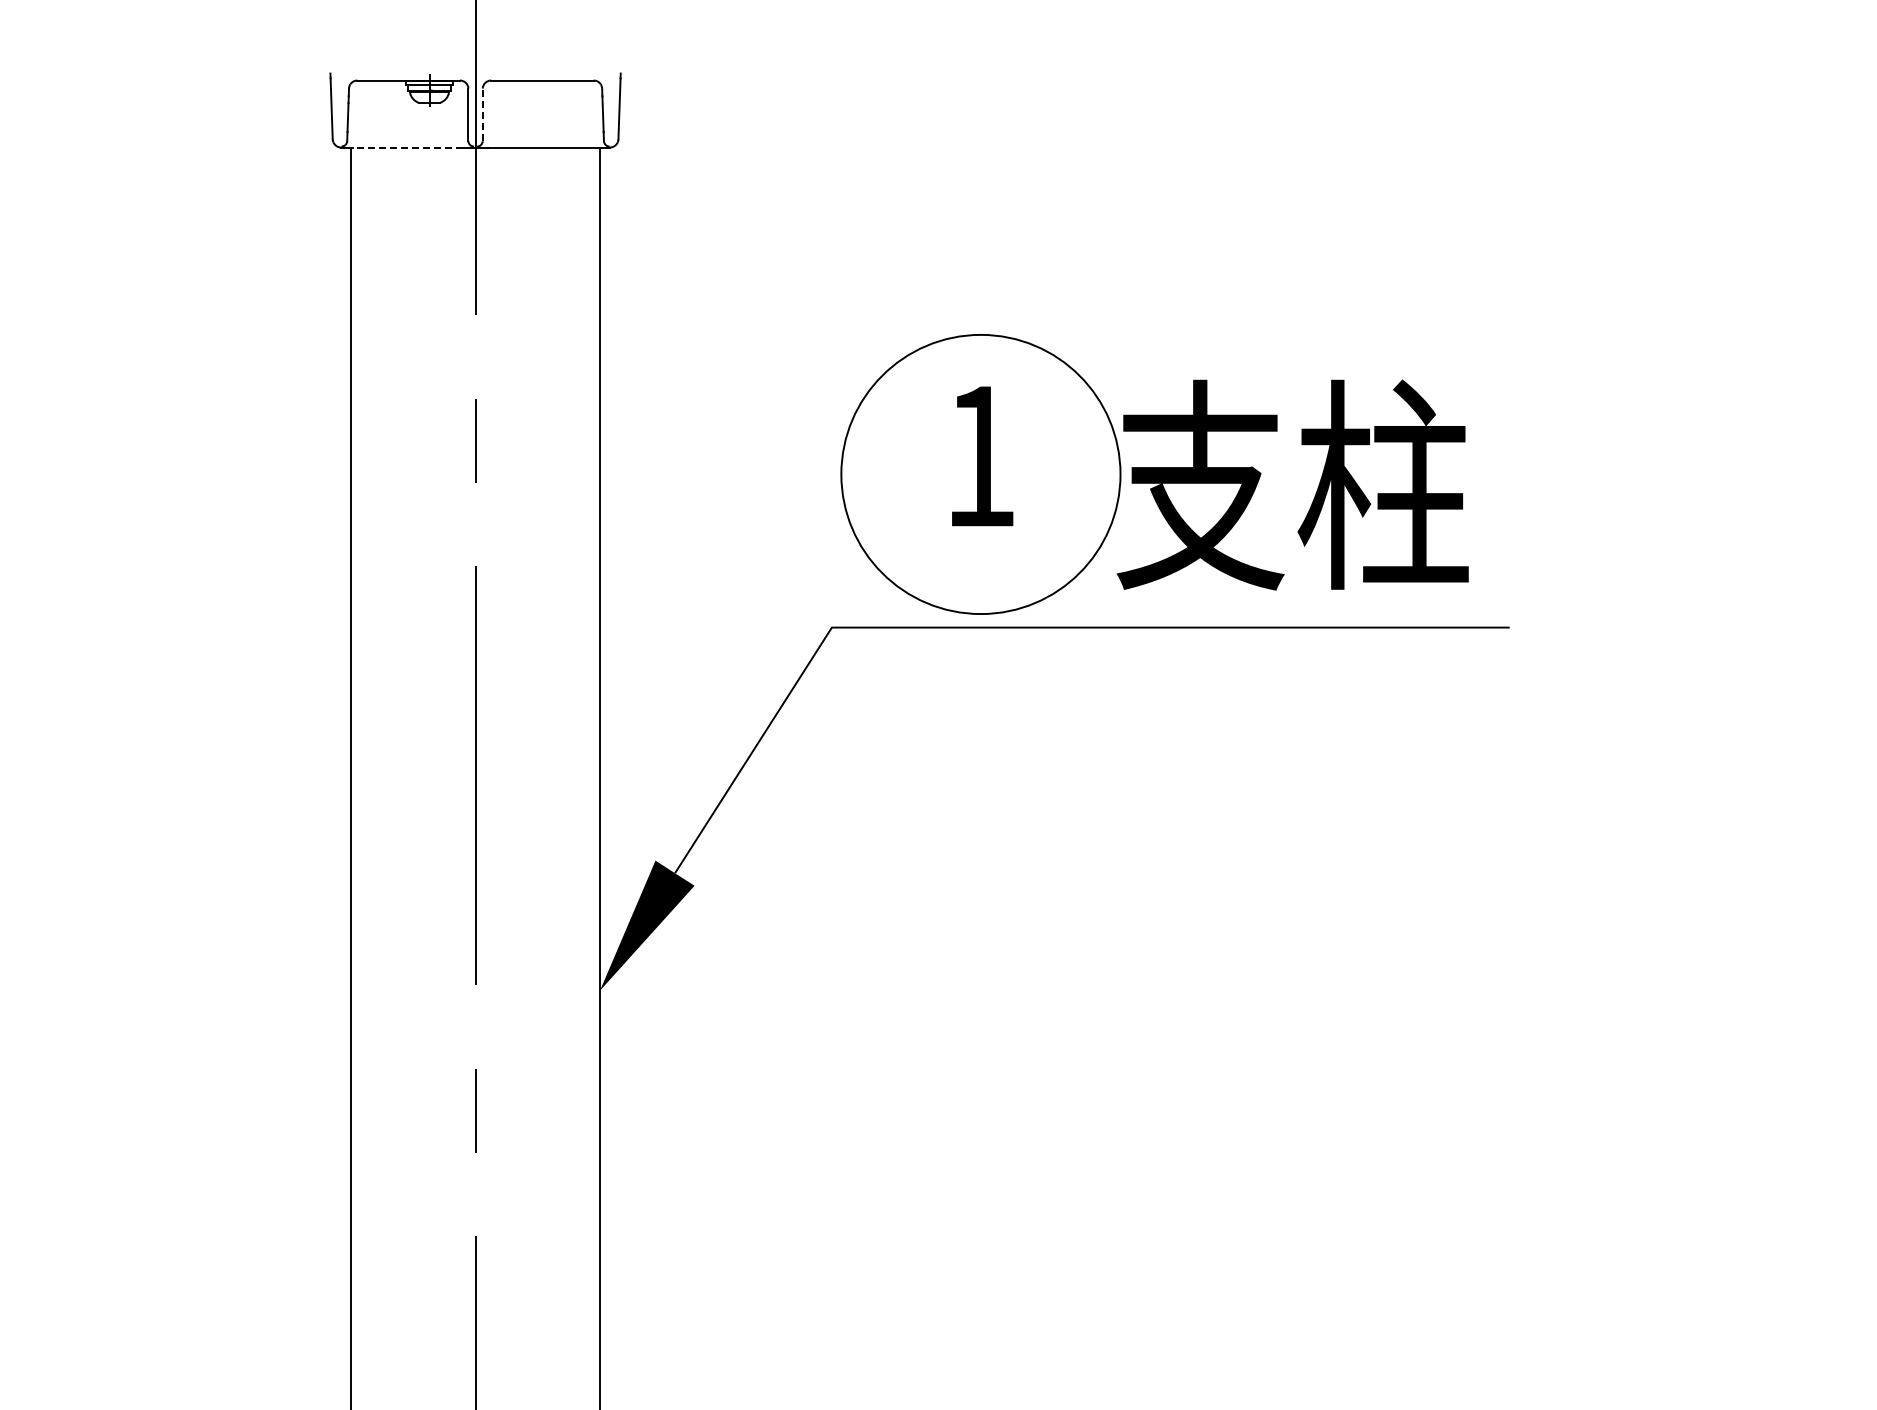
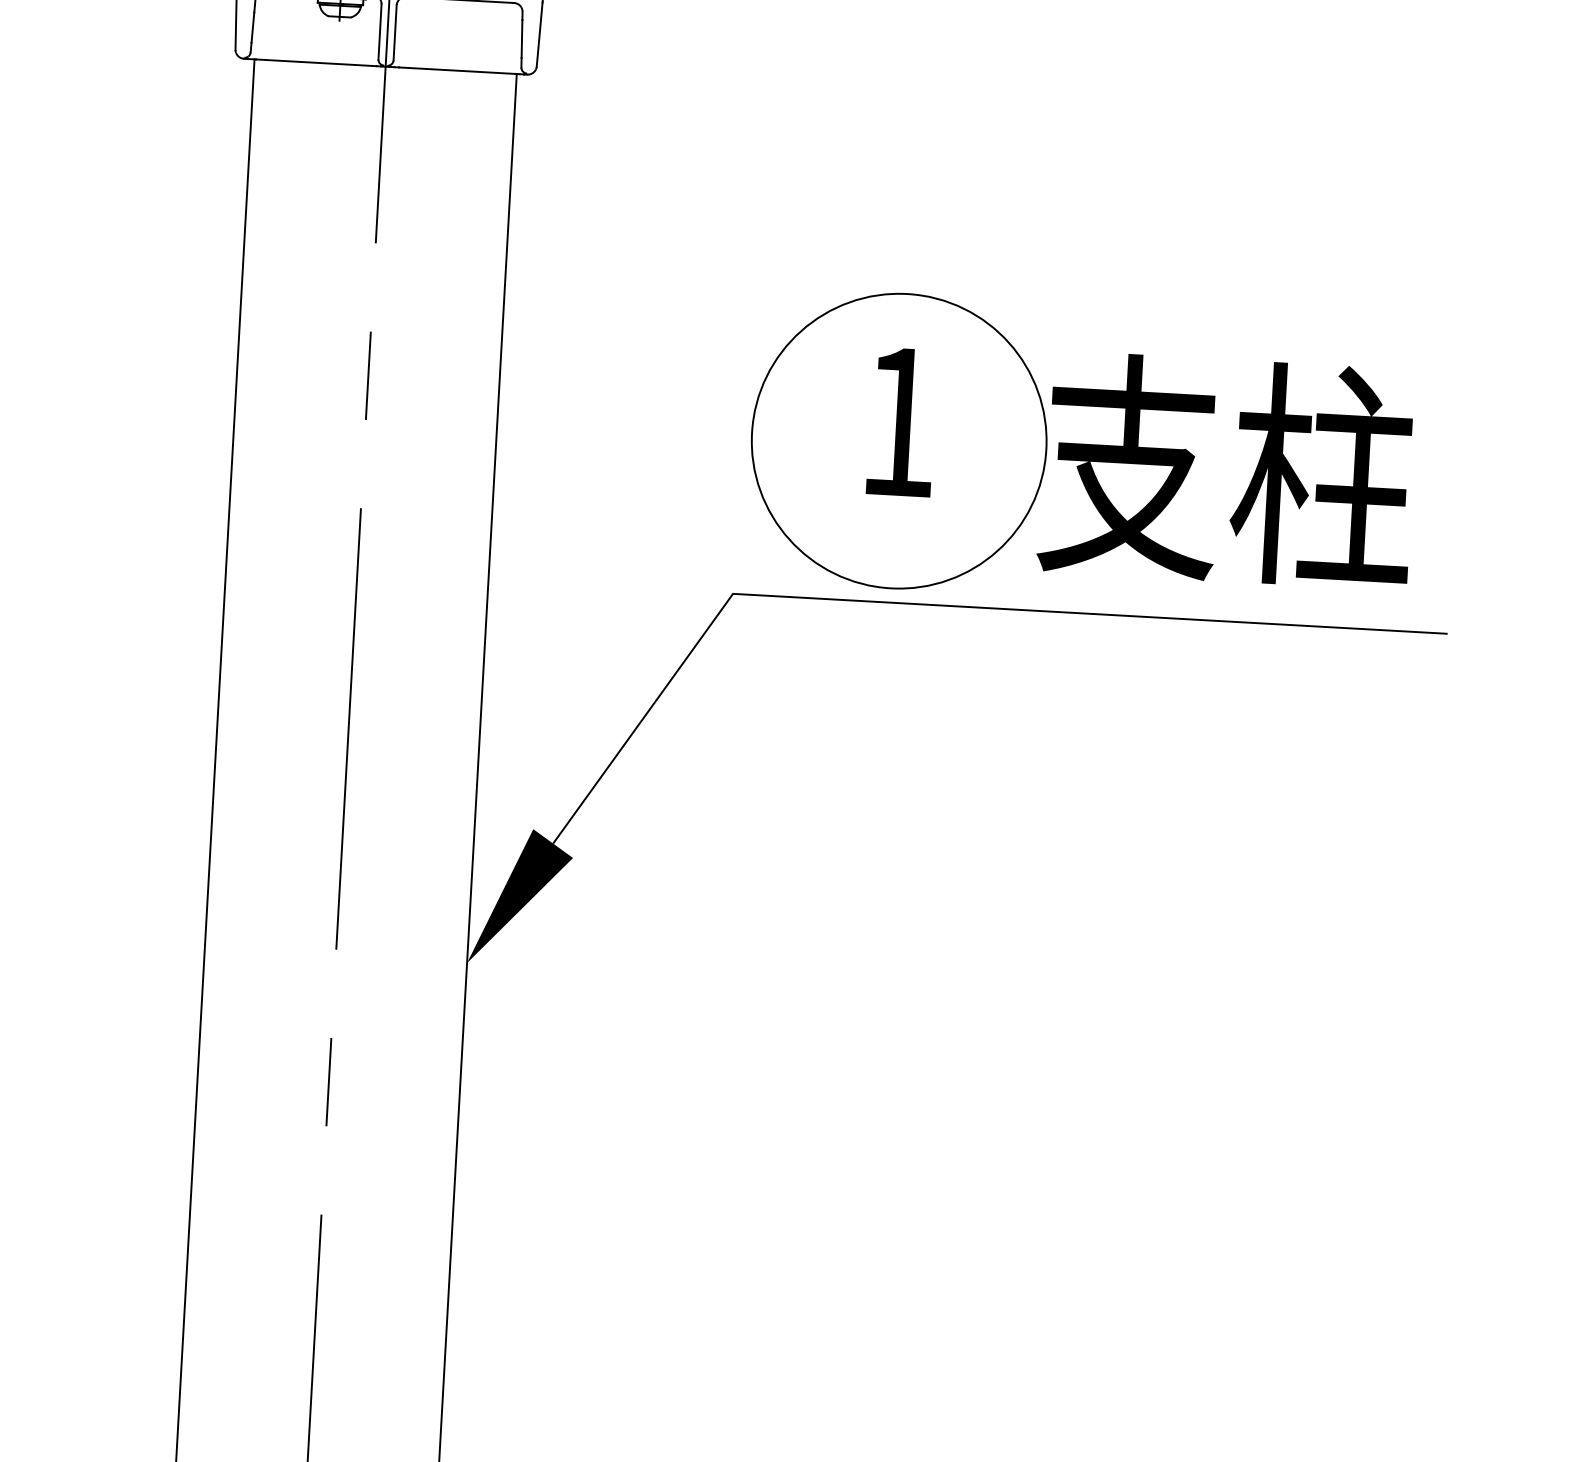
line: (482, 114) -> (394, 32), dashed -> solid
line: (407, 147) -> (313, 62), dashed -> solid

